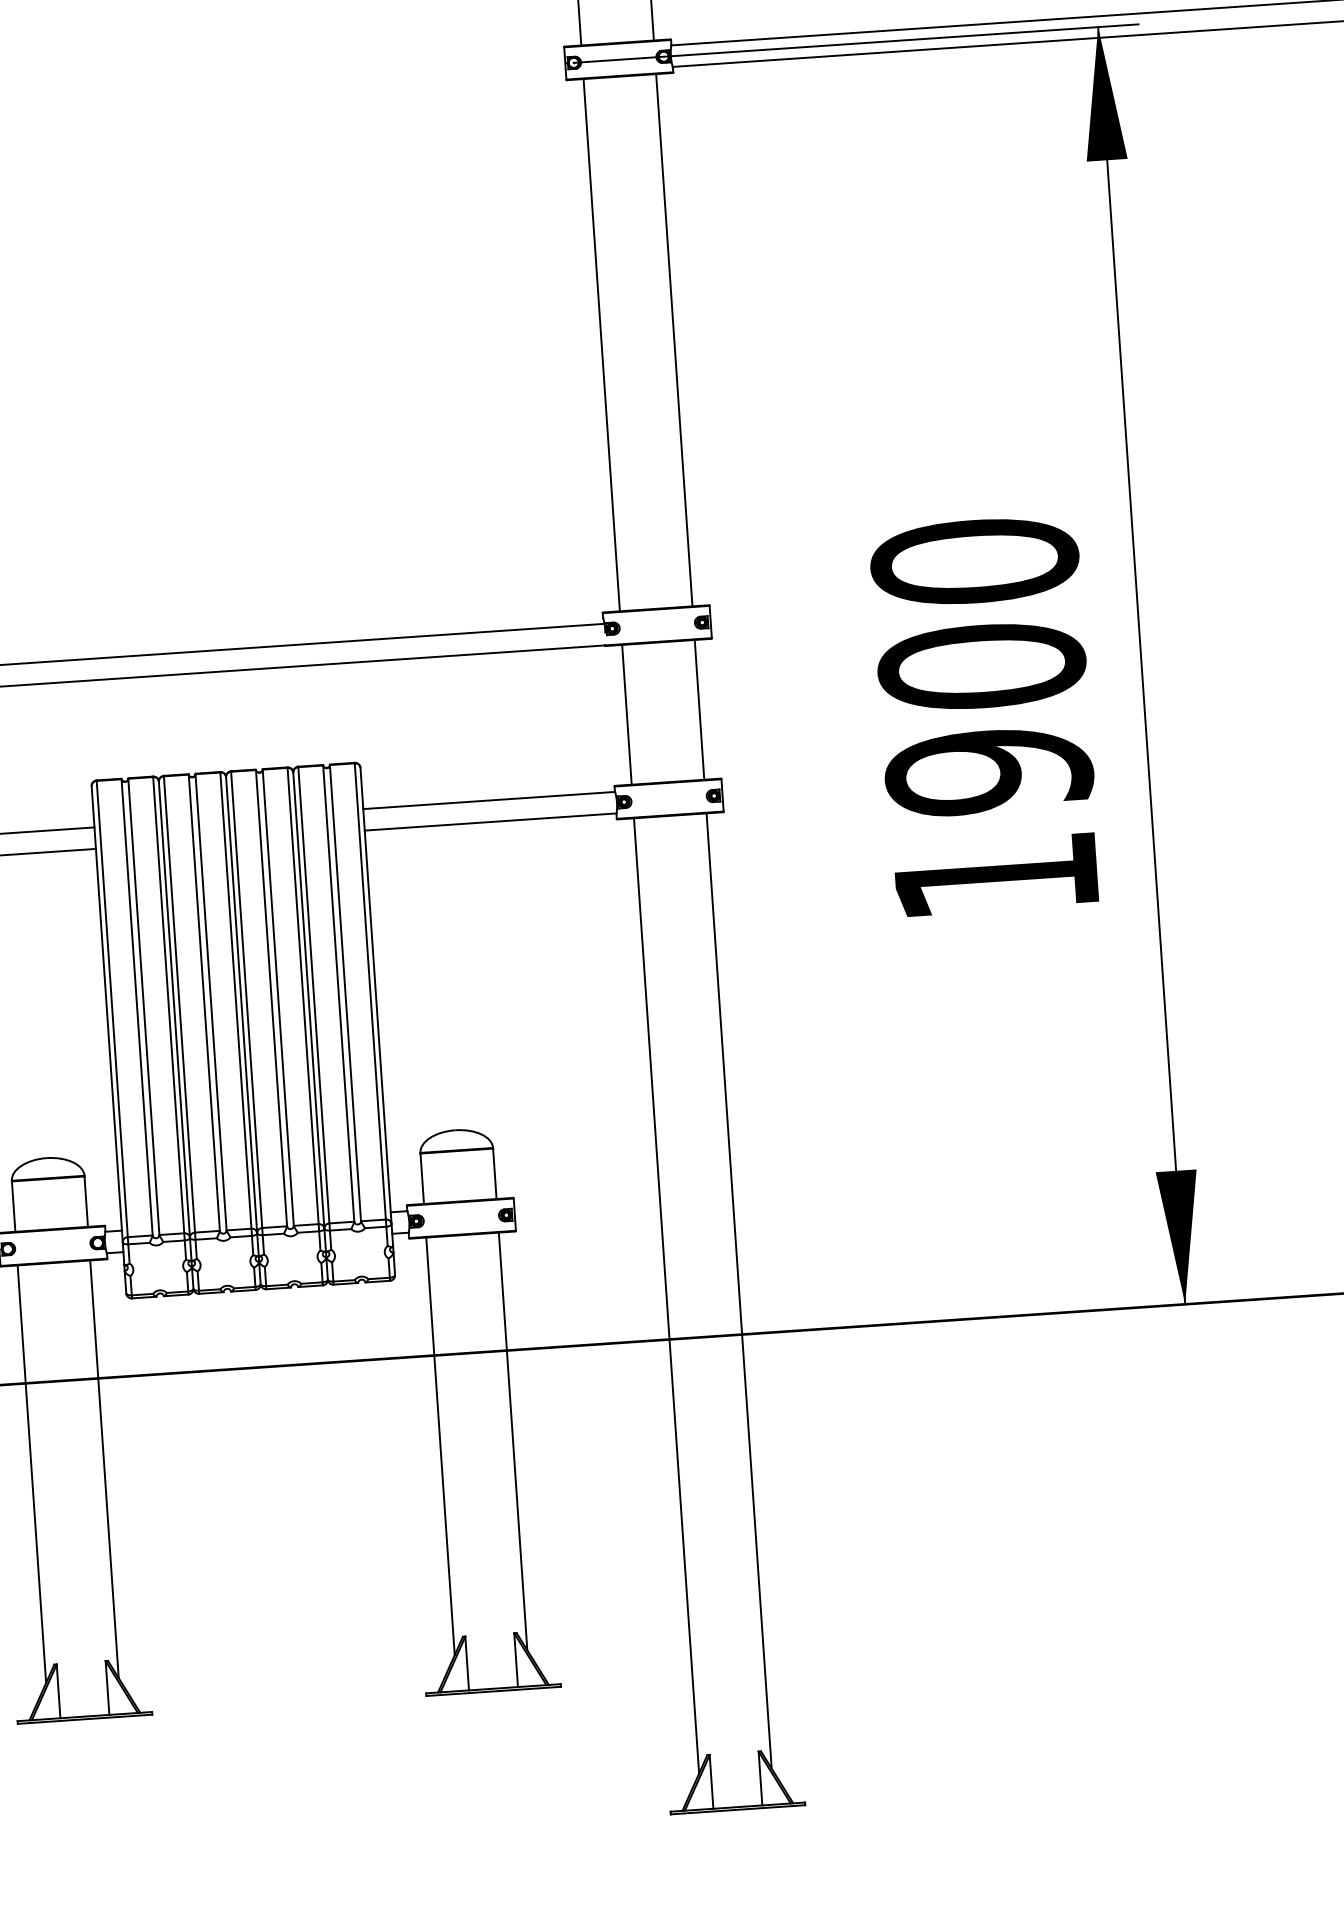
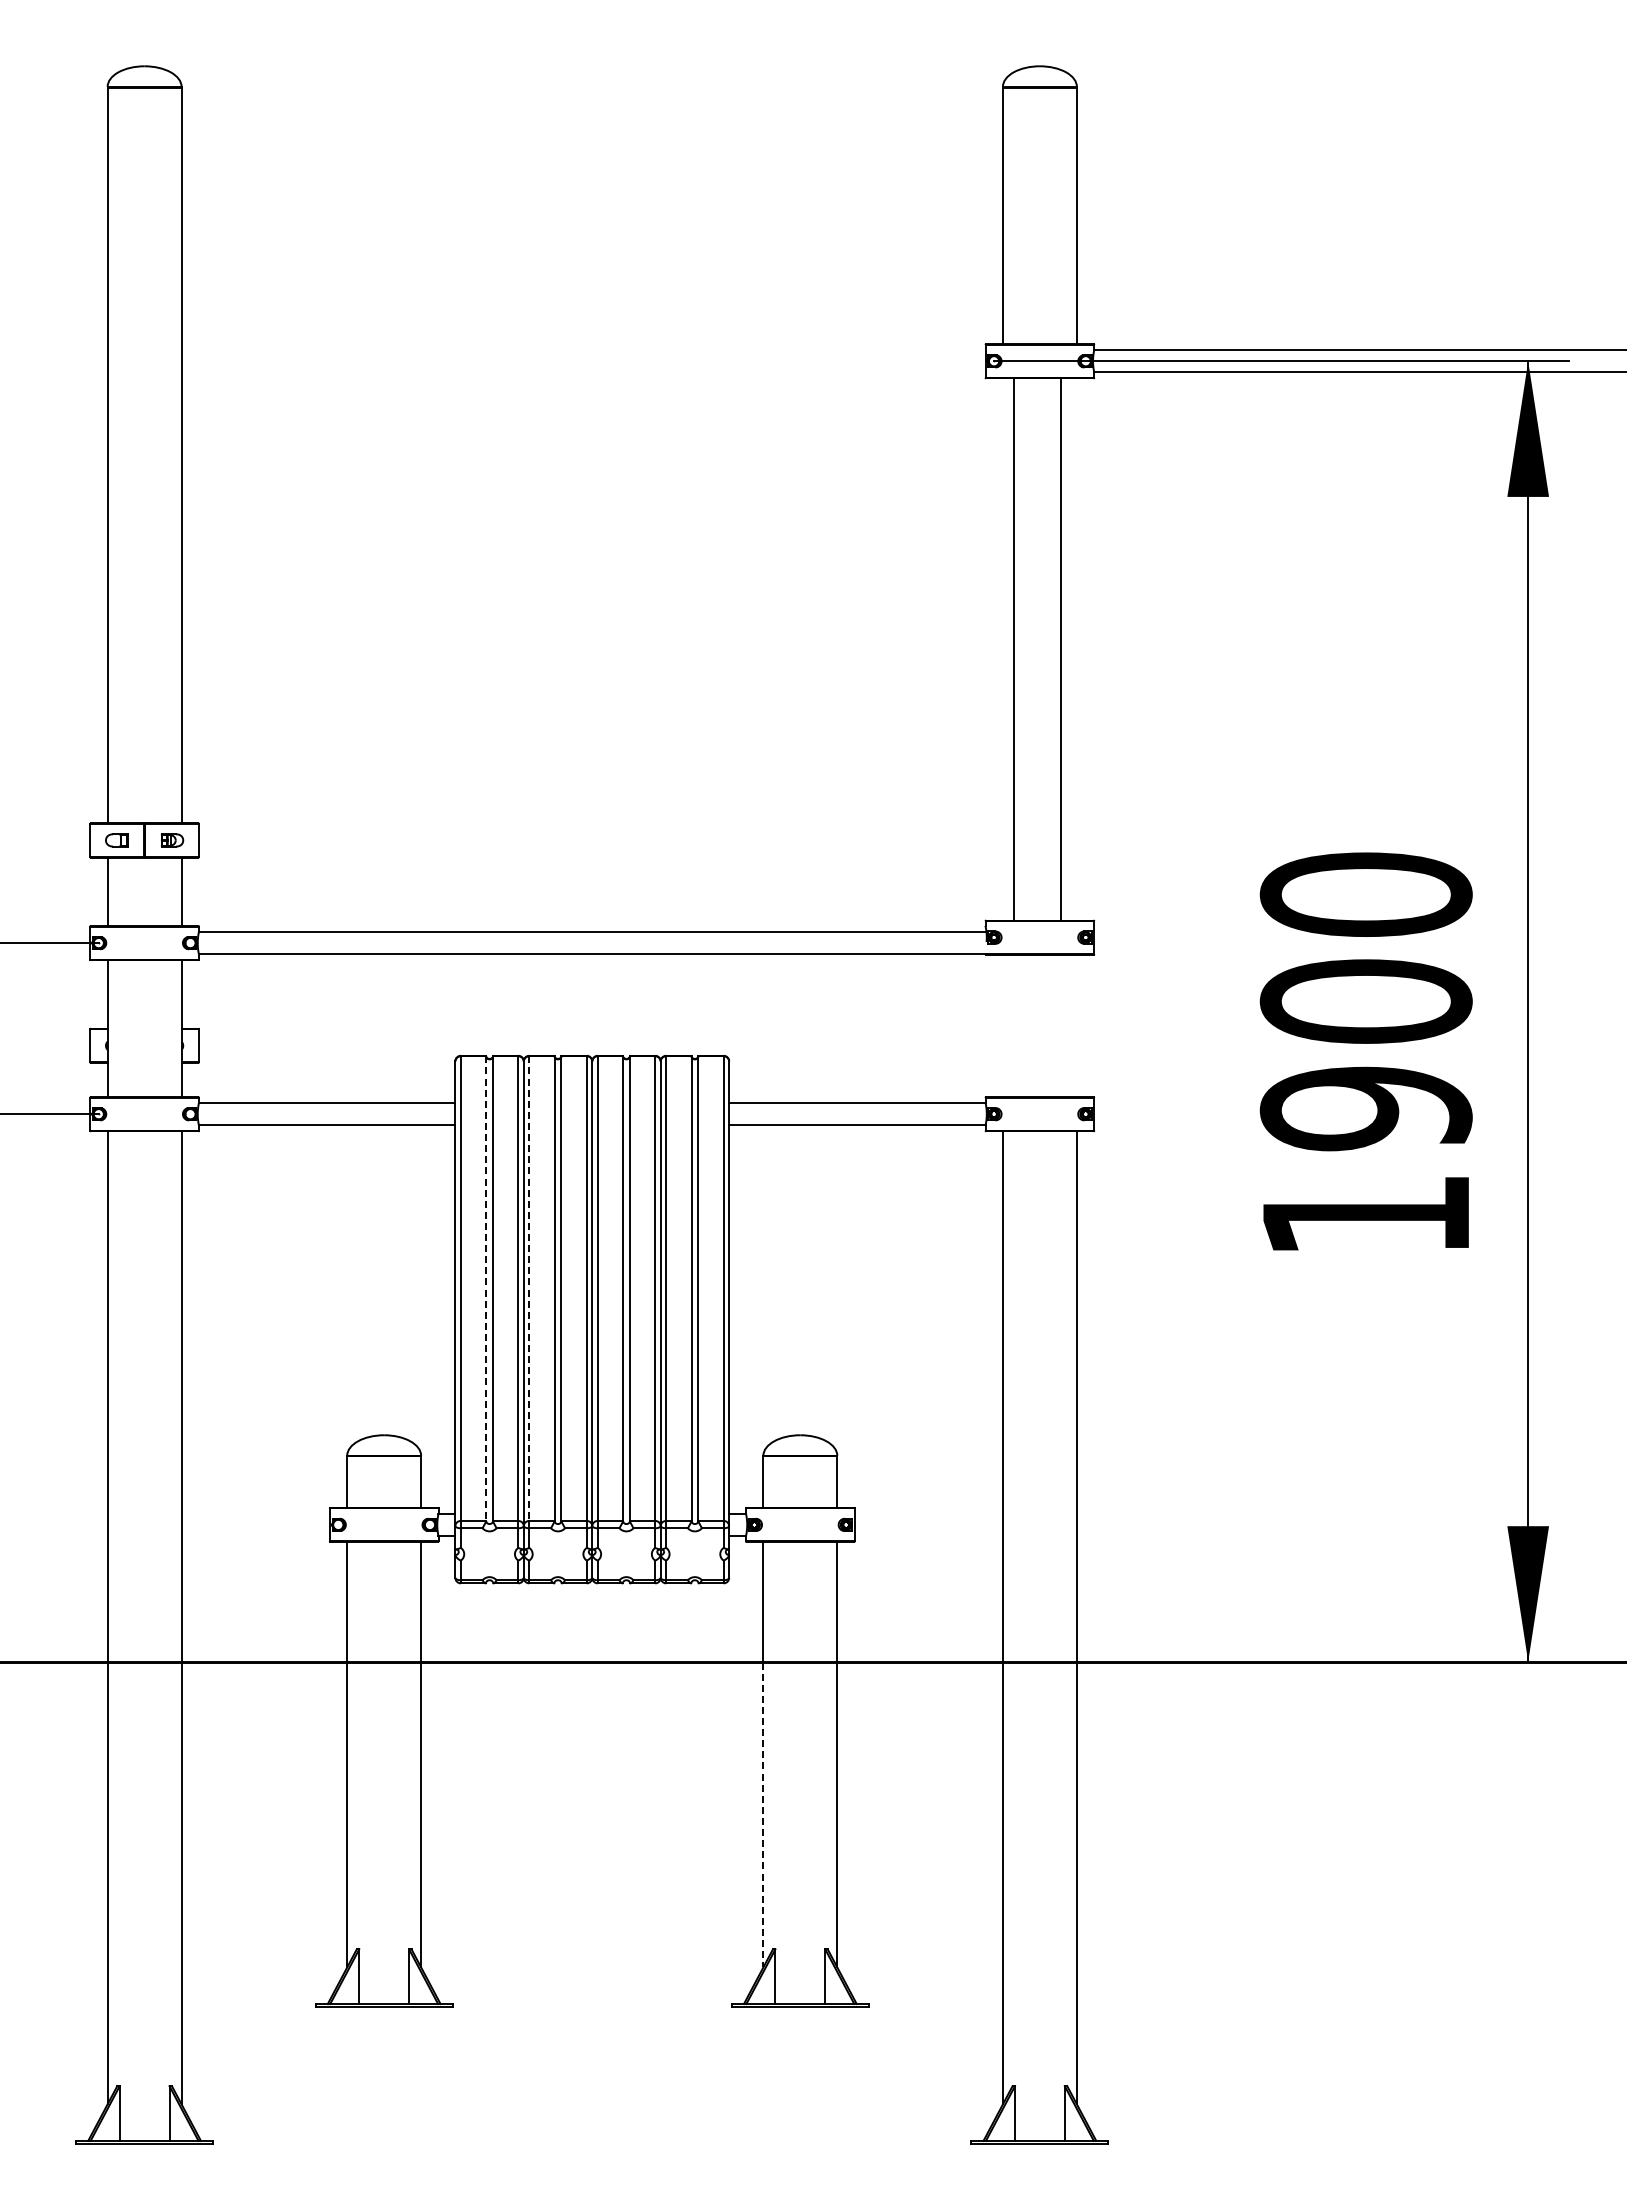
line: (673, 340) -> (1013, 649), moved
line: (601, 345) -> (1060, 649), moved
line: (699, 709) -> (1076, 1025), removed
line: (626, 714) -> (1002, 1025), removed
line: (179, 1005) -> (529, 1289), solid -> dashed
line: (137, 1008) -> (486, 1289), solid -> dashed
line: (444, 1506) -> (763, 1815), solid -> dashed

